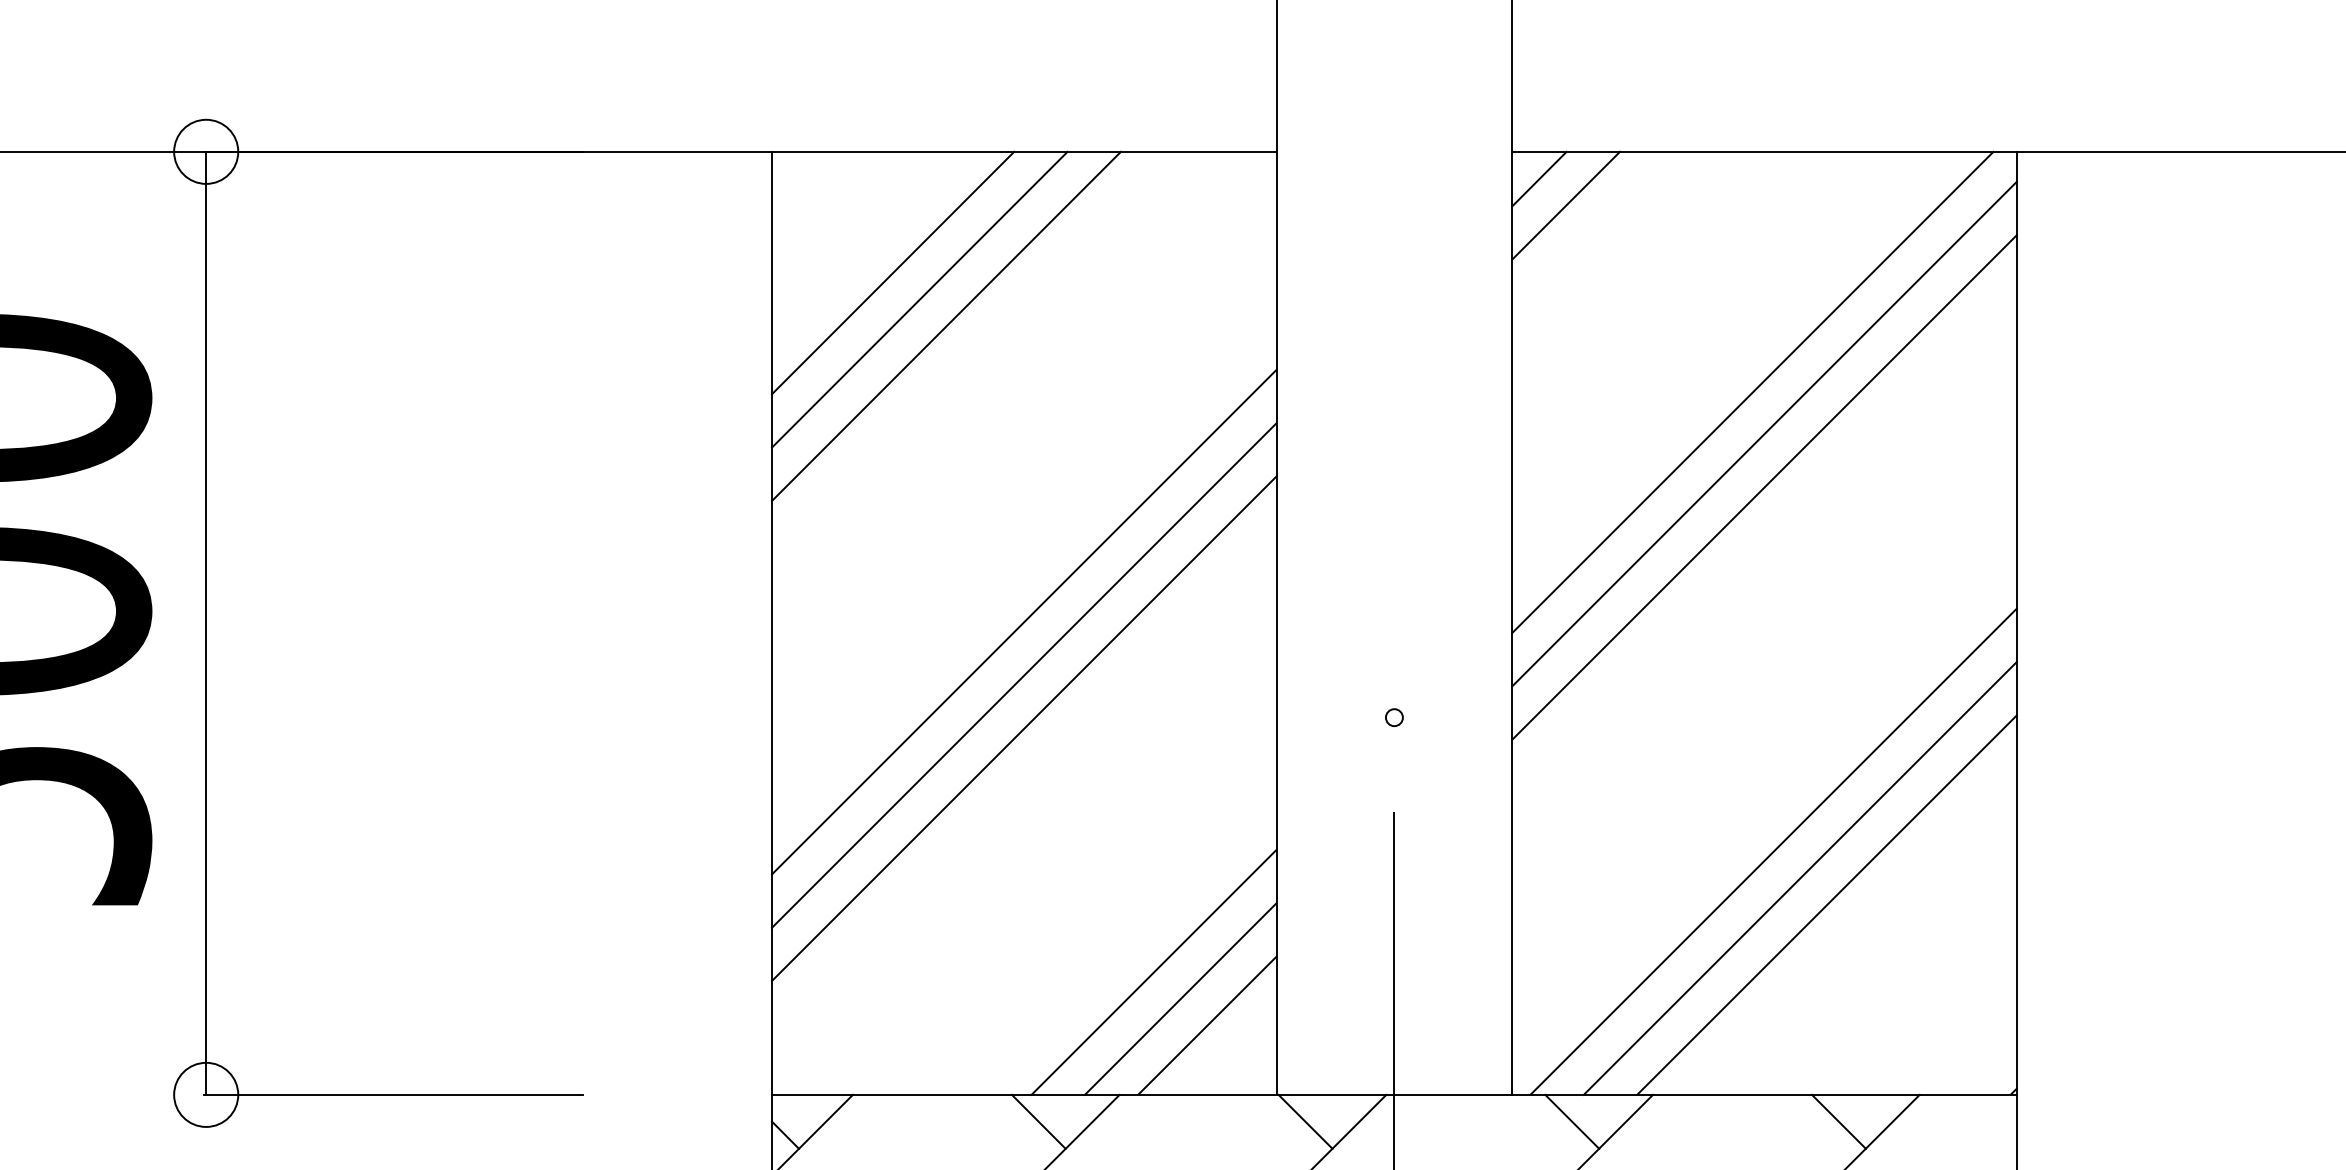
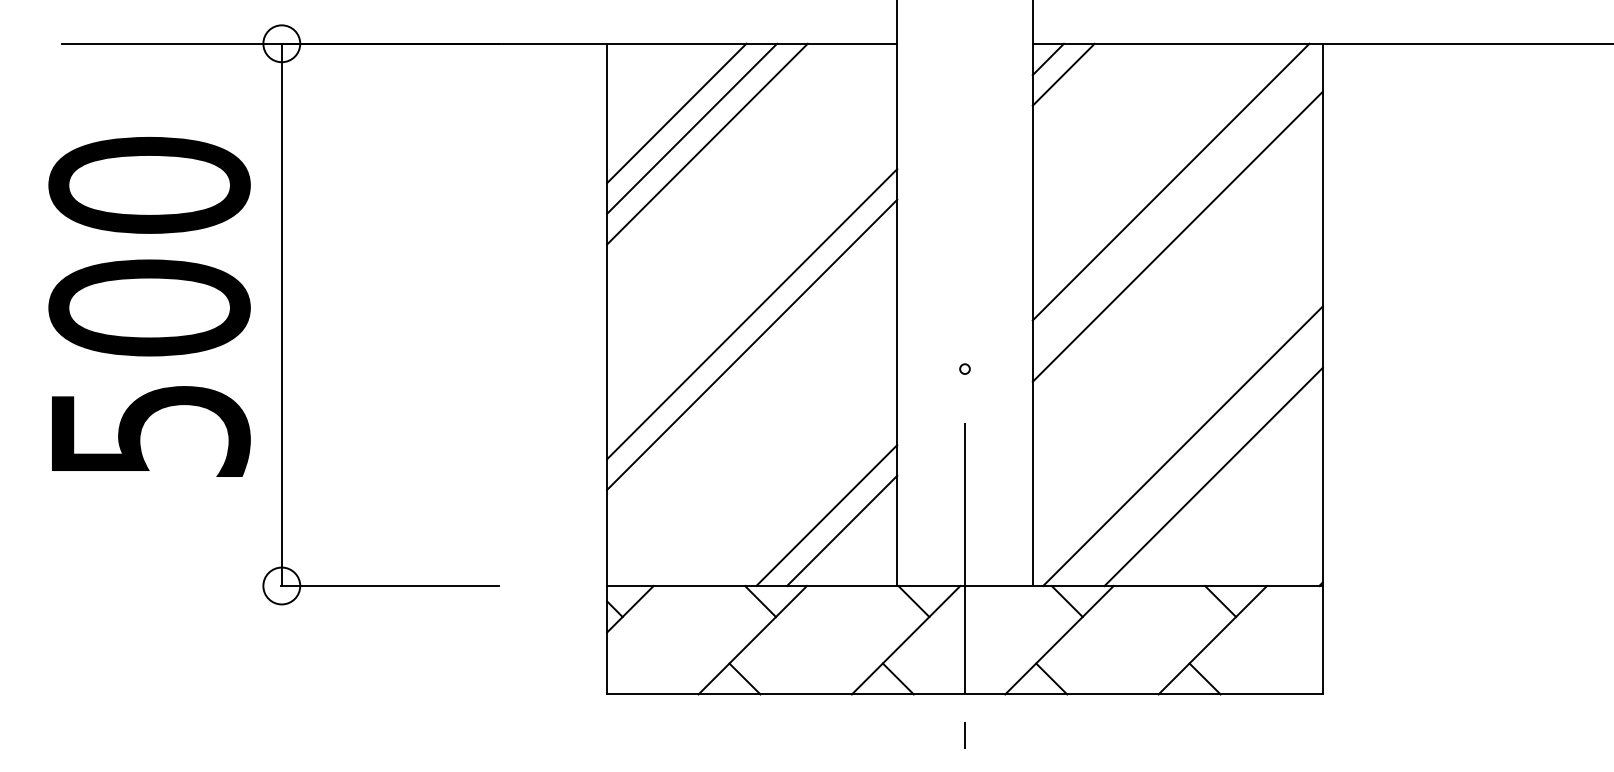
line: (1763, 434) -> (1177, 206), removed
line: (1024, 728) -> (752, 375), removed
line: (1798, 878) -> (1197, 461), removed
line: (1207, 1026) -> (857, 546), removed

